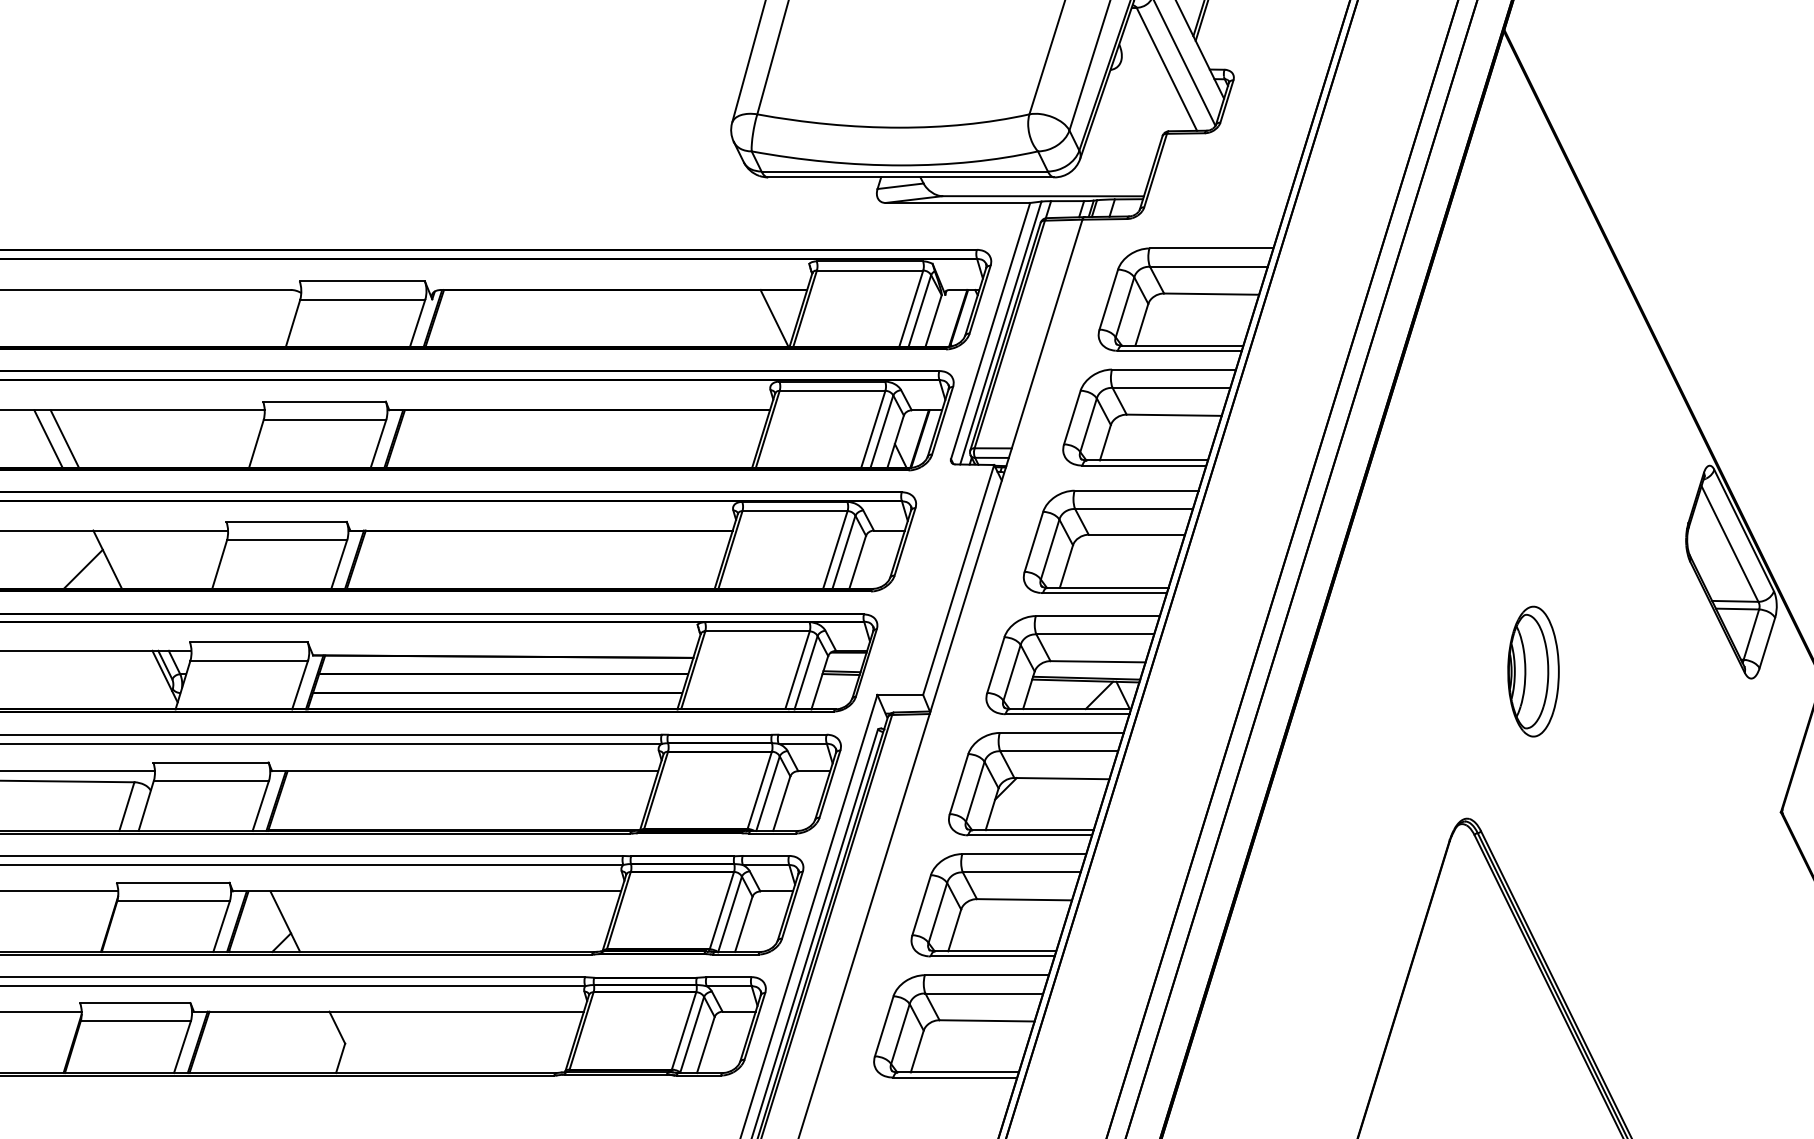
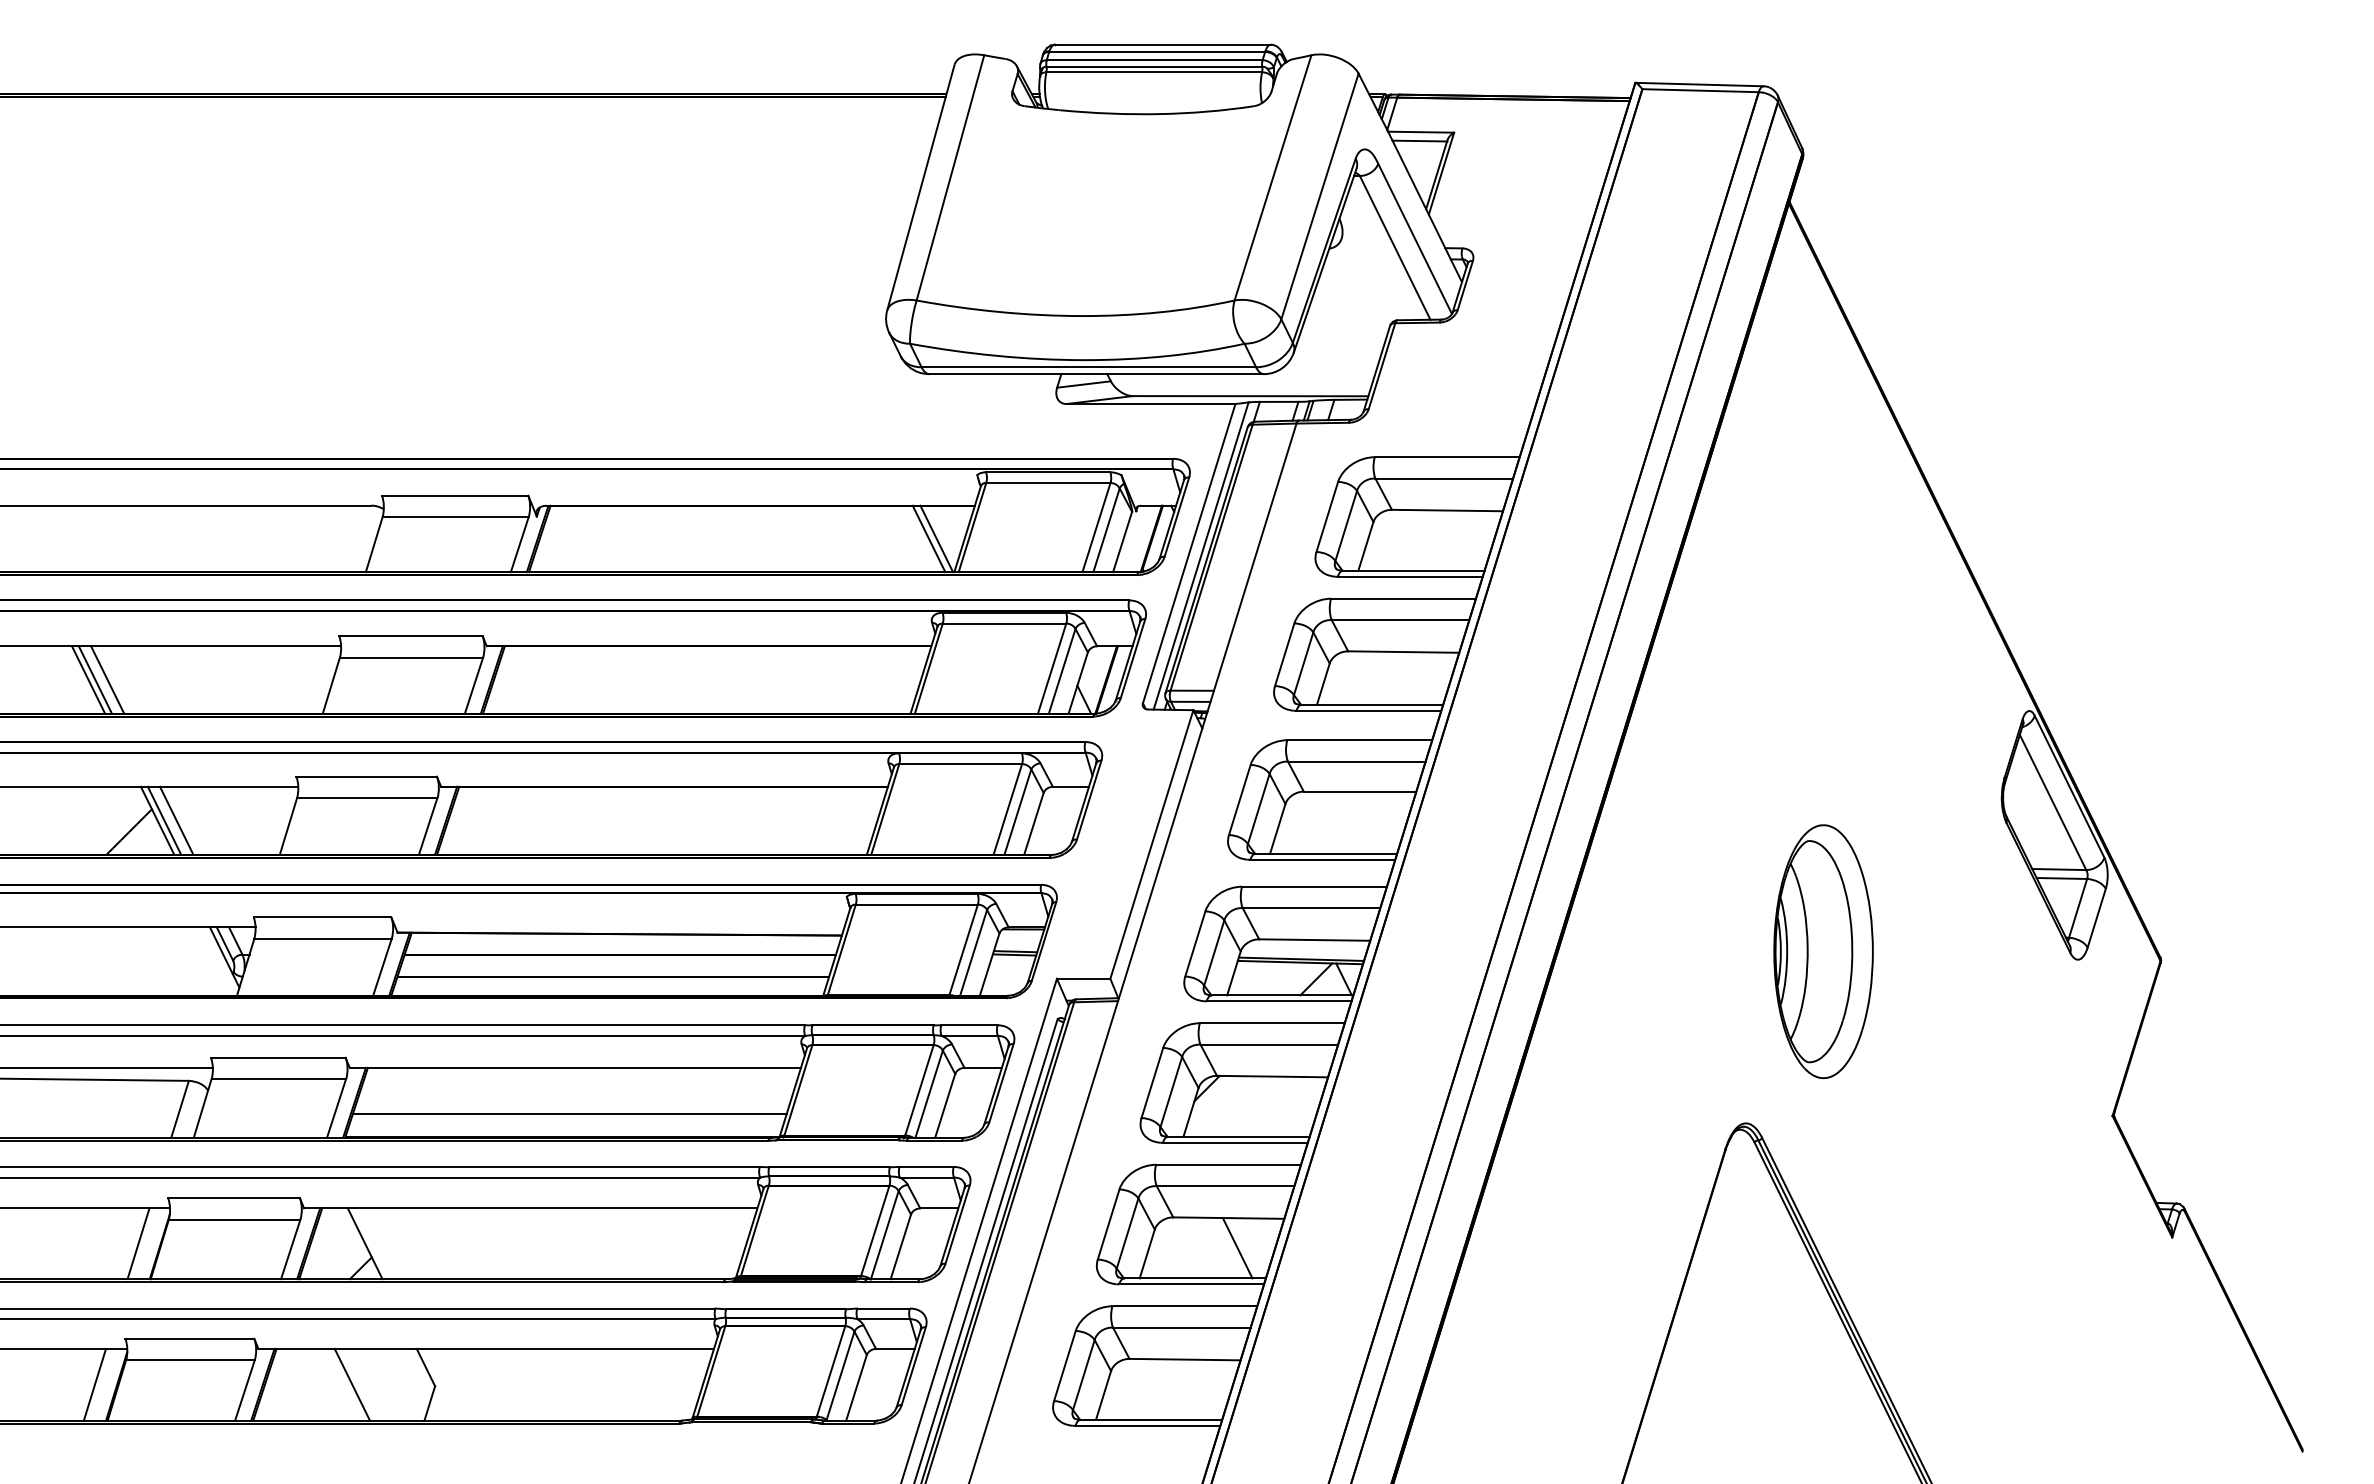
line: (767, 318) -> (928, 538), added
line: (53, 438) -> (94, 679), added
line: (113, 559) -> (164, 820), added
line: (123, 559) -> (176, 820), added
part: (1533, 671) -> (1823, 951), size x1.67
line: (460, 811) -> (569, 1114), added
line: (91, 921) -> (138, 1243), added
line: (1031, 925) -> (1237, 1248), added
line: (53, 1042) -> (94, 1384), added
line: (273, 1042) -> (351, 1384), added

